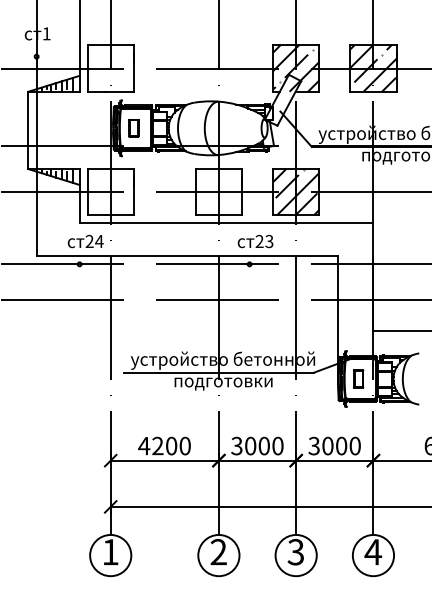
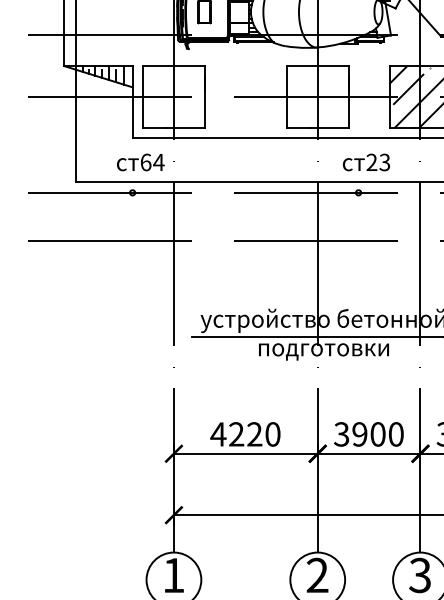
text: (89, 241) -> (145, 162), 24 -> 64
text: (171, 446) -> (254, 434), 4200 -> 4220
text: (250, 446) -> (359, 434), 3000 -> 3900

